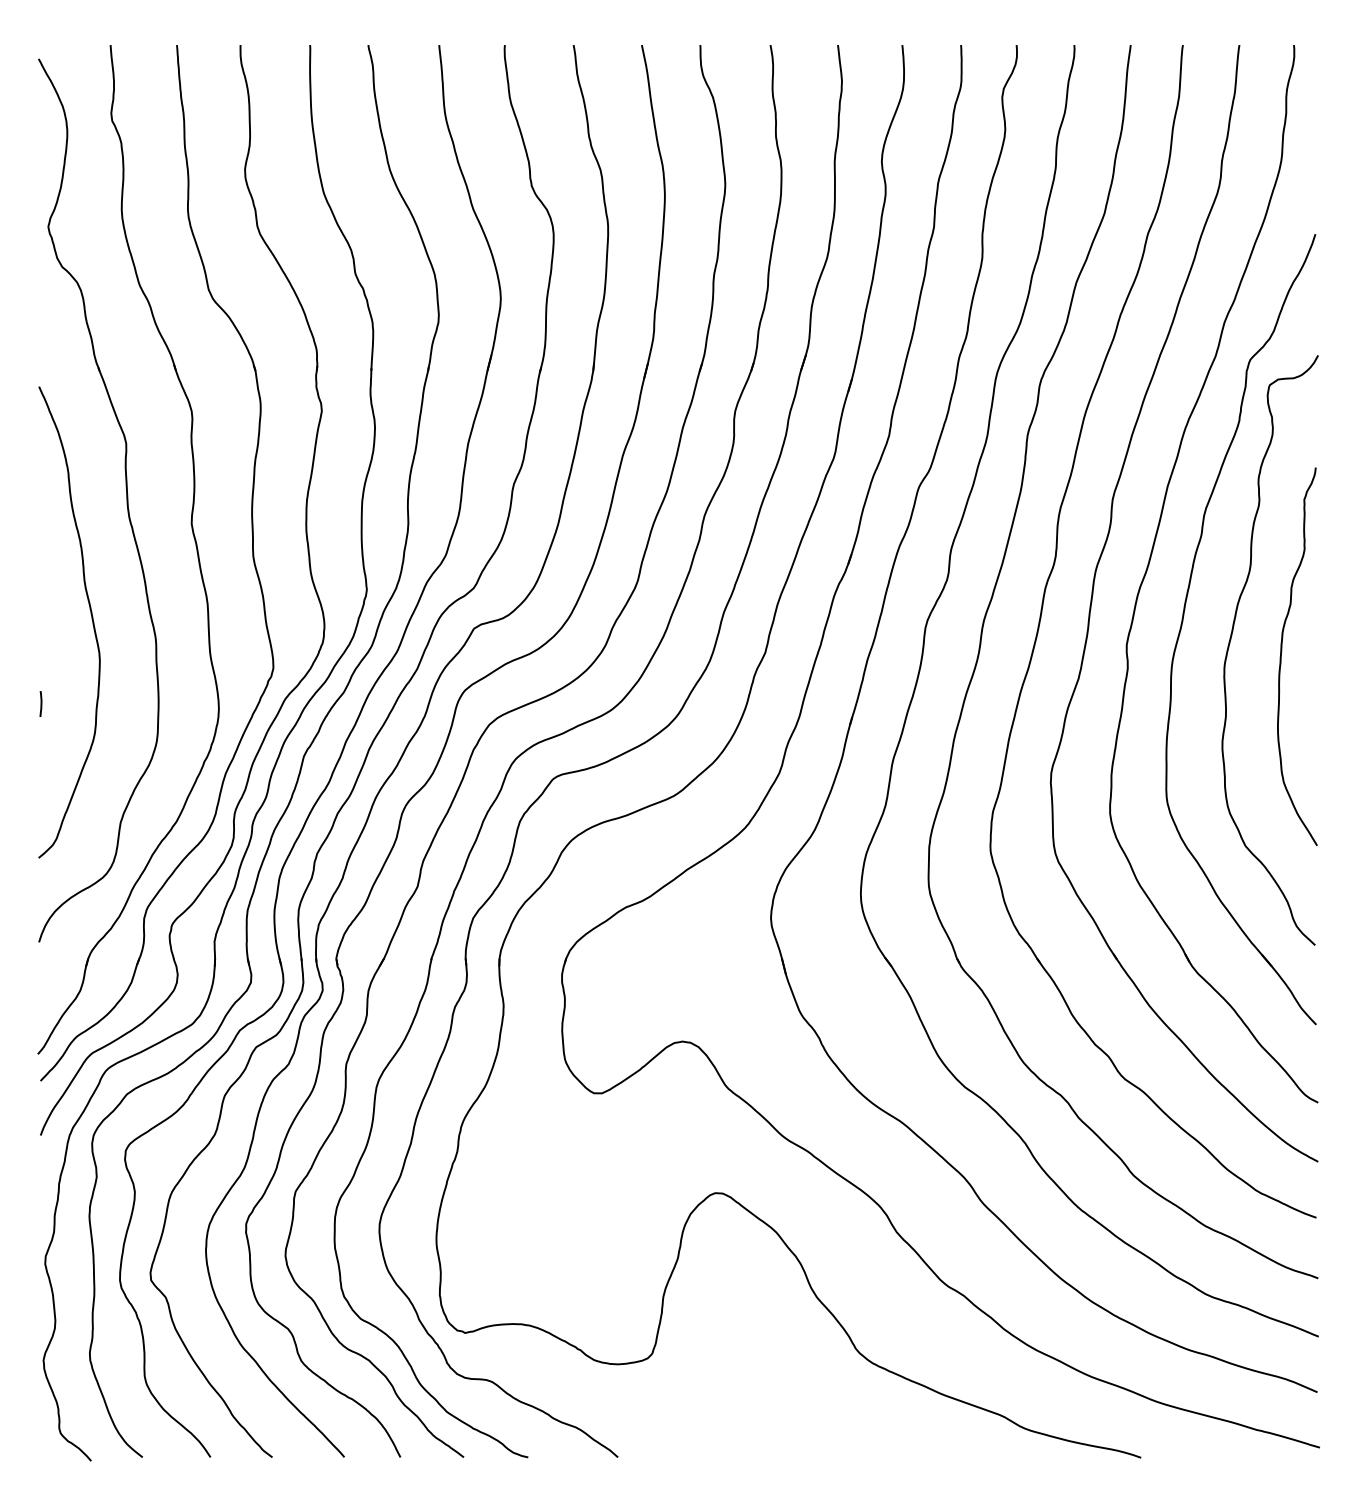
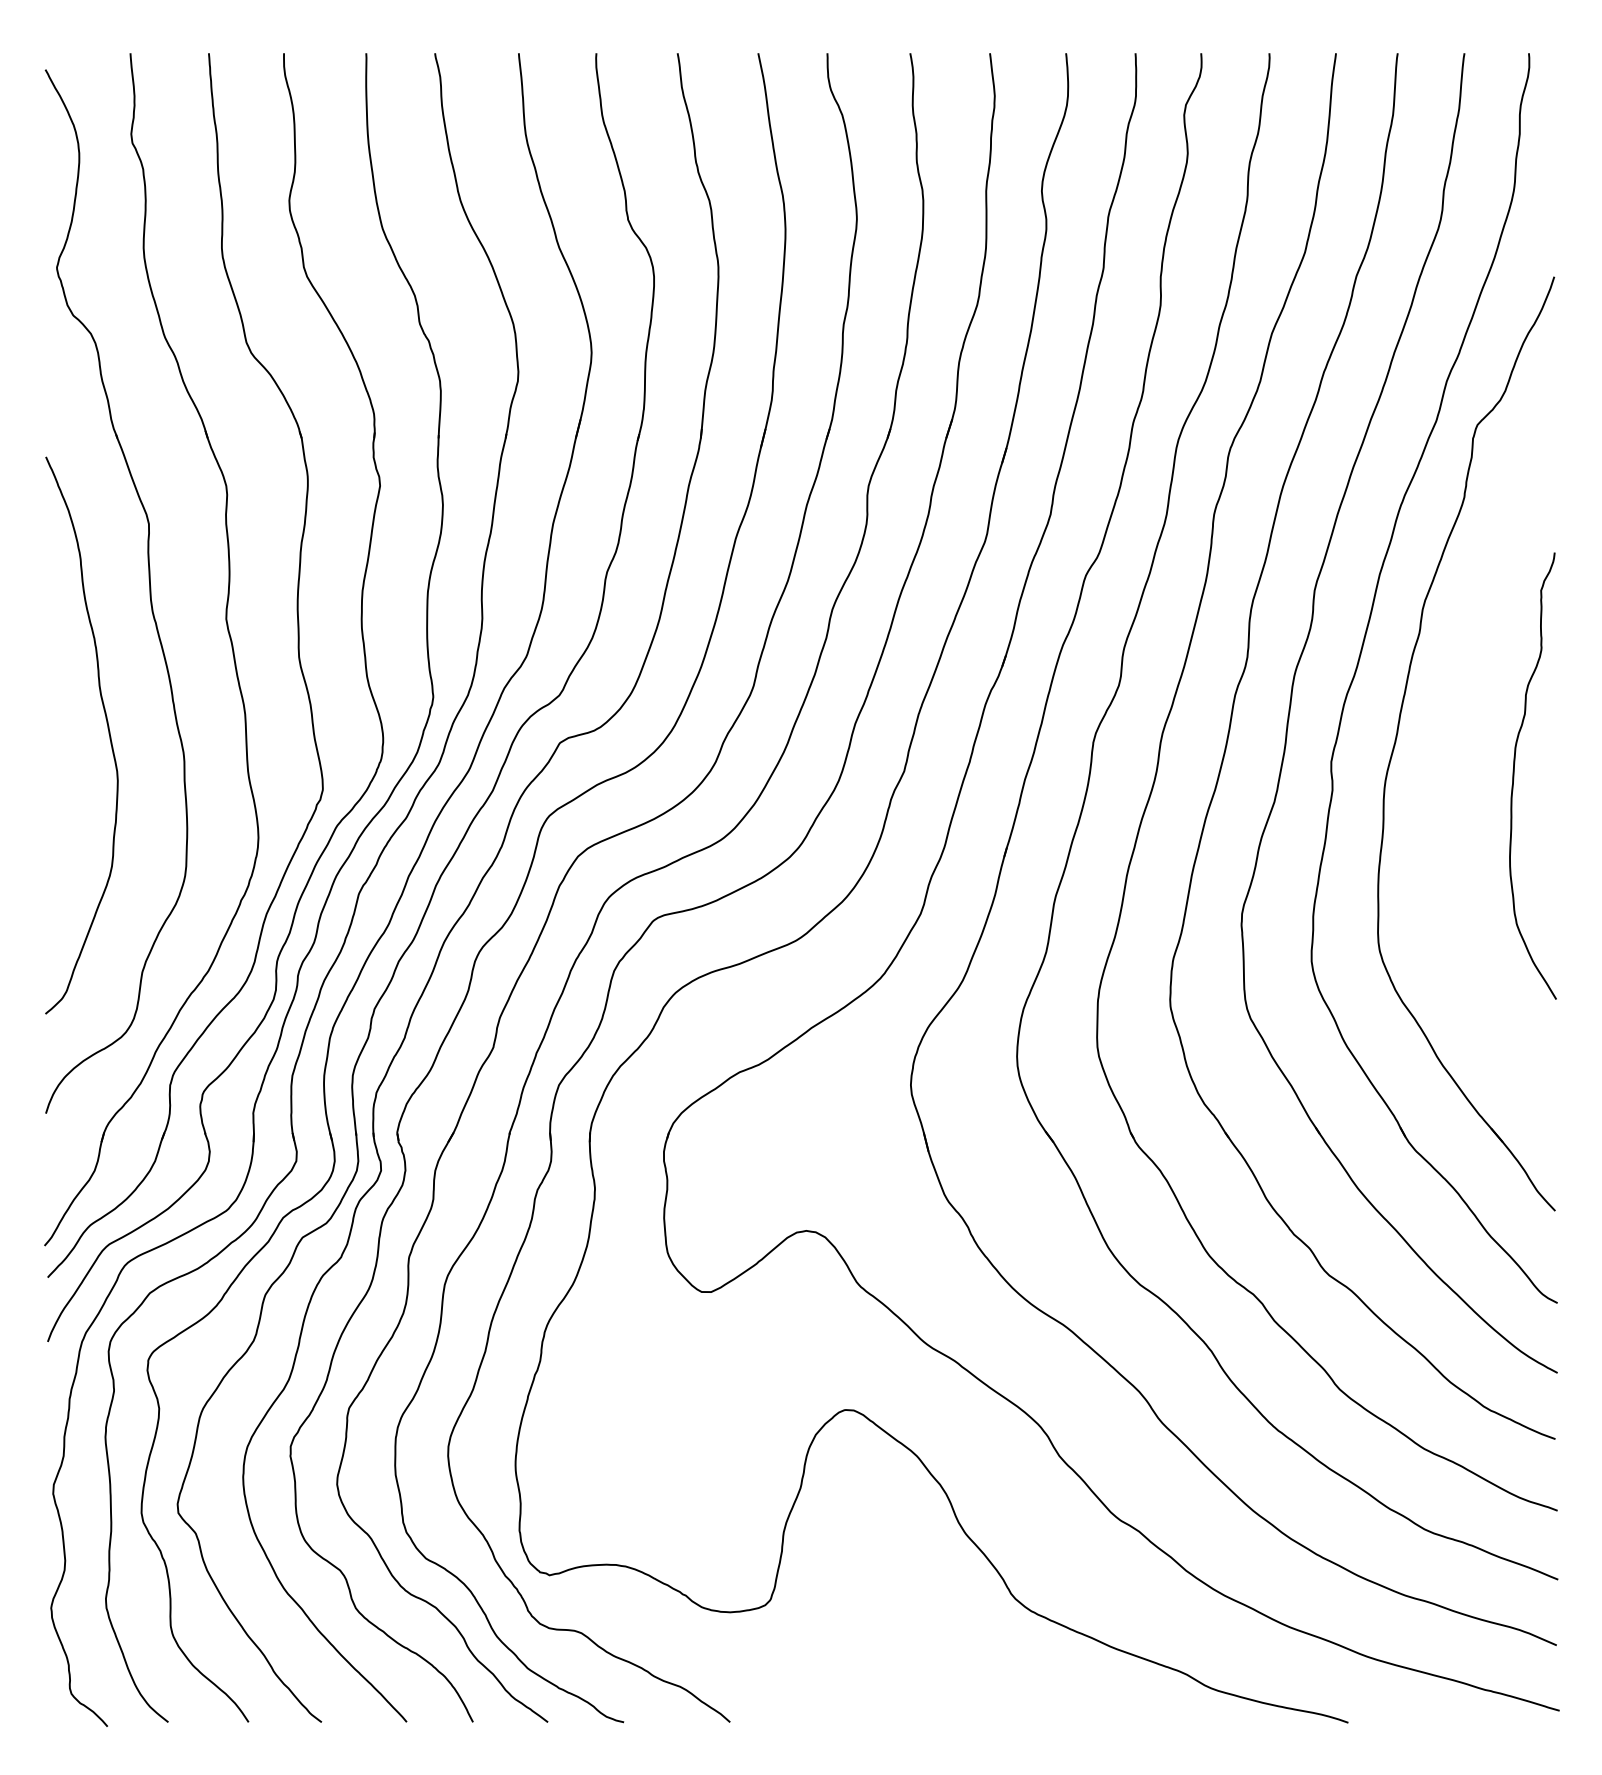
curve: (1230, 640) -> (1454, 757), removed
line: (40, 703) -> (47, 831), removed

